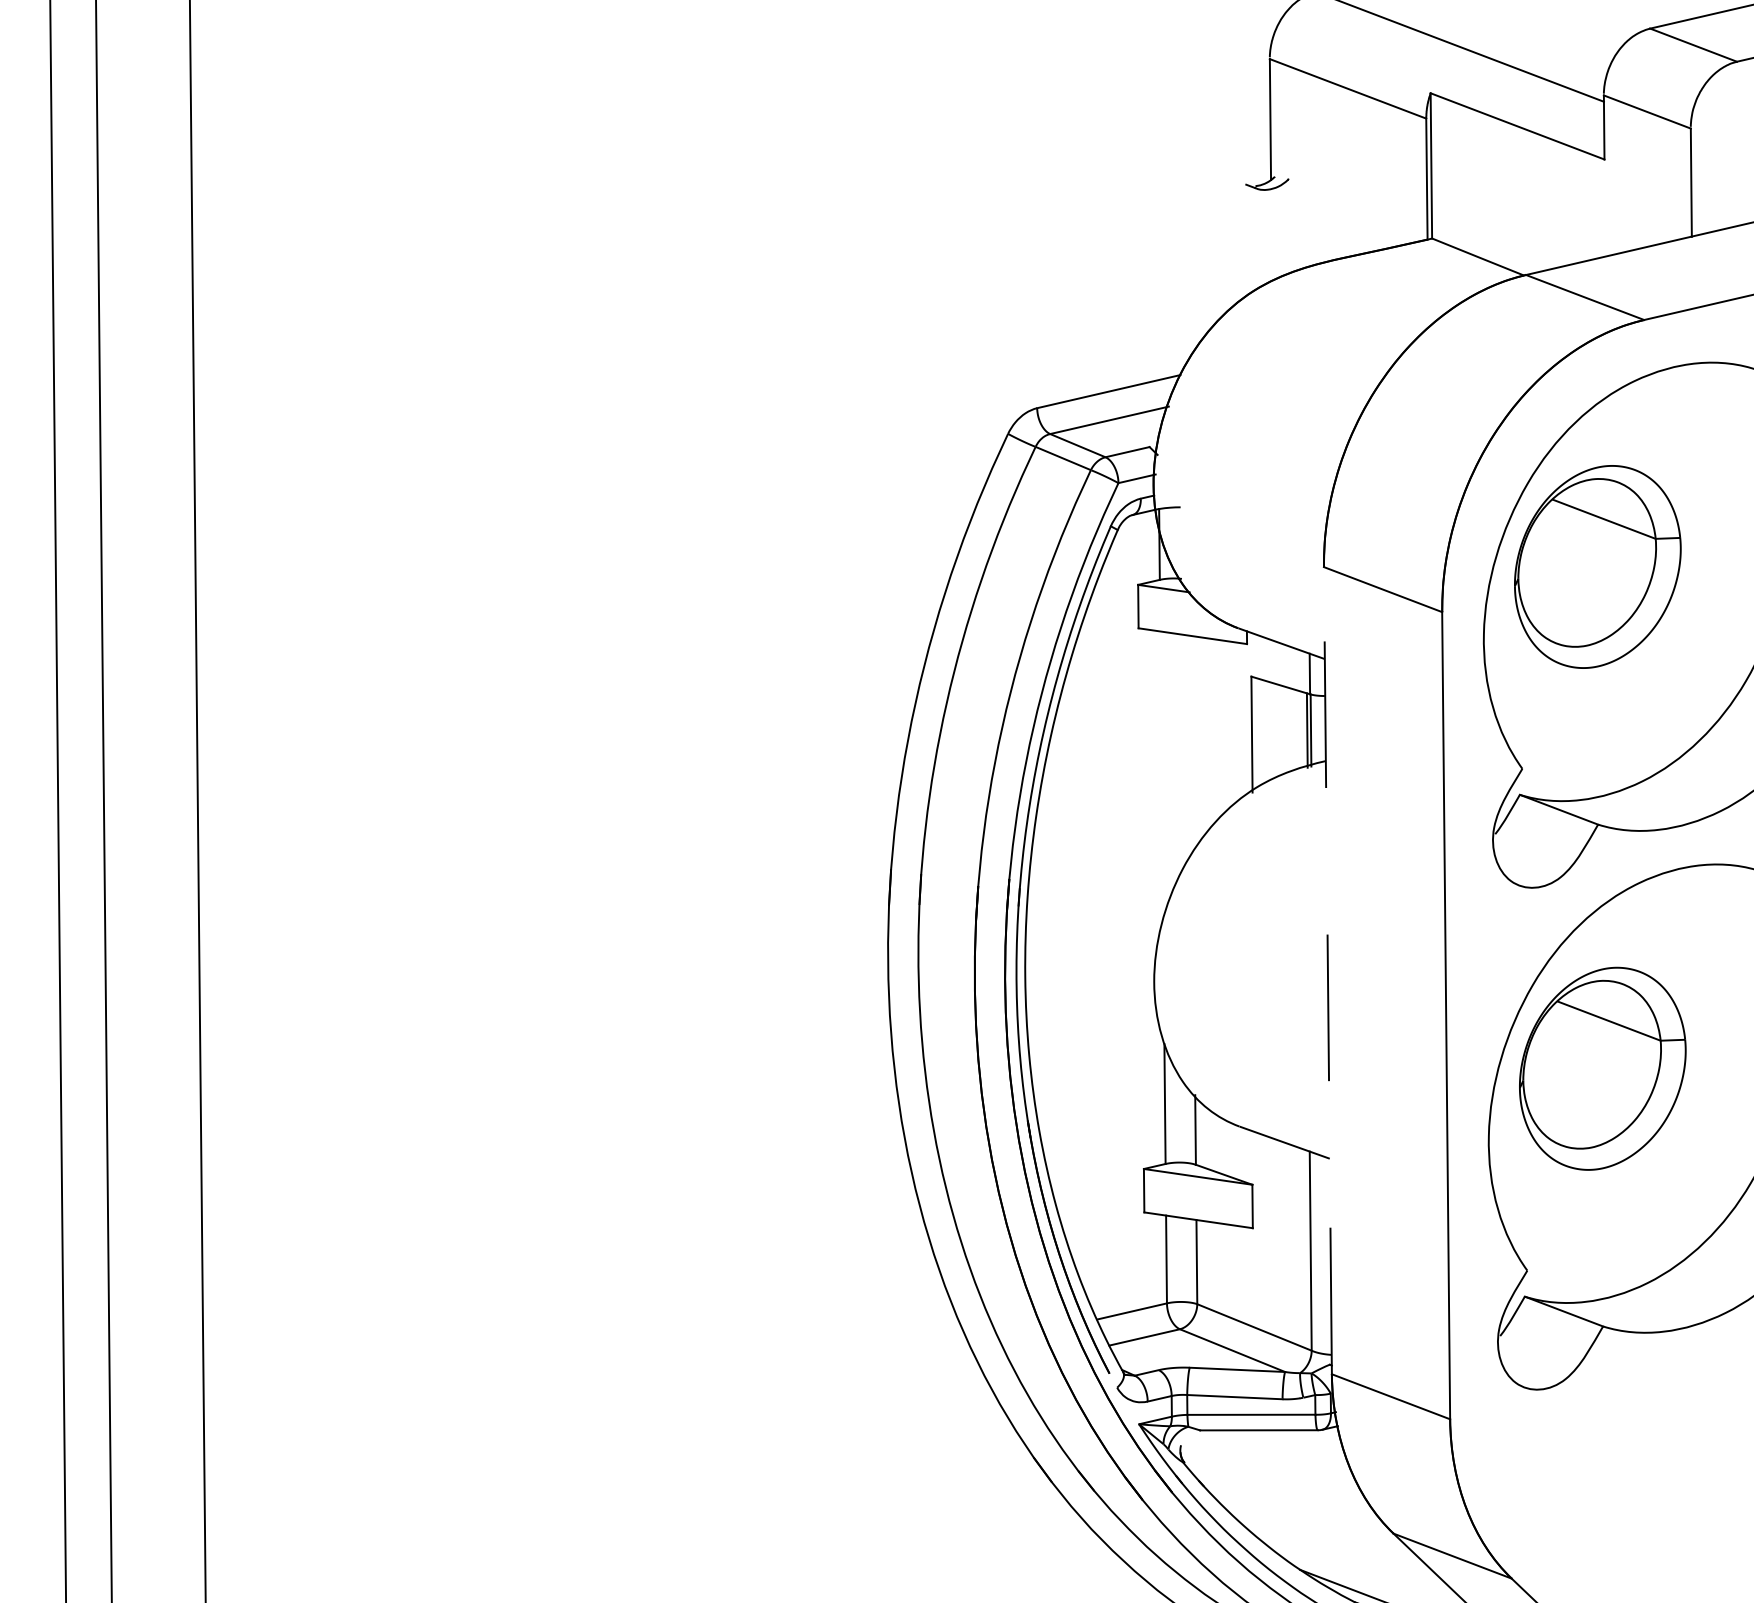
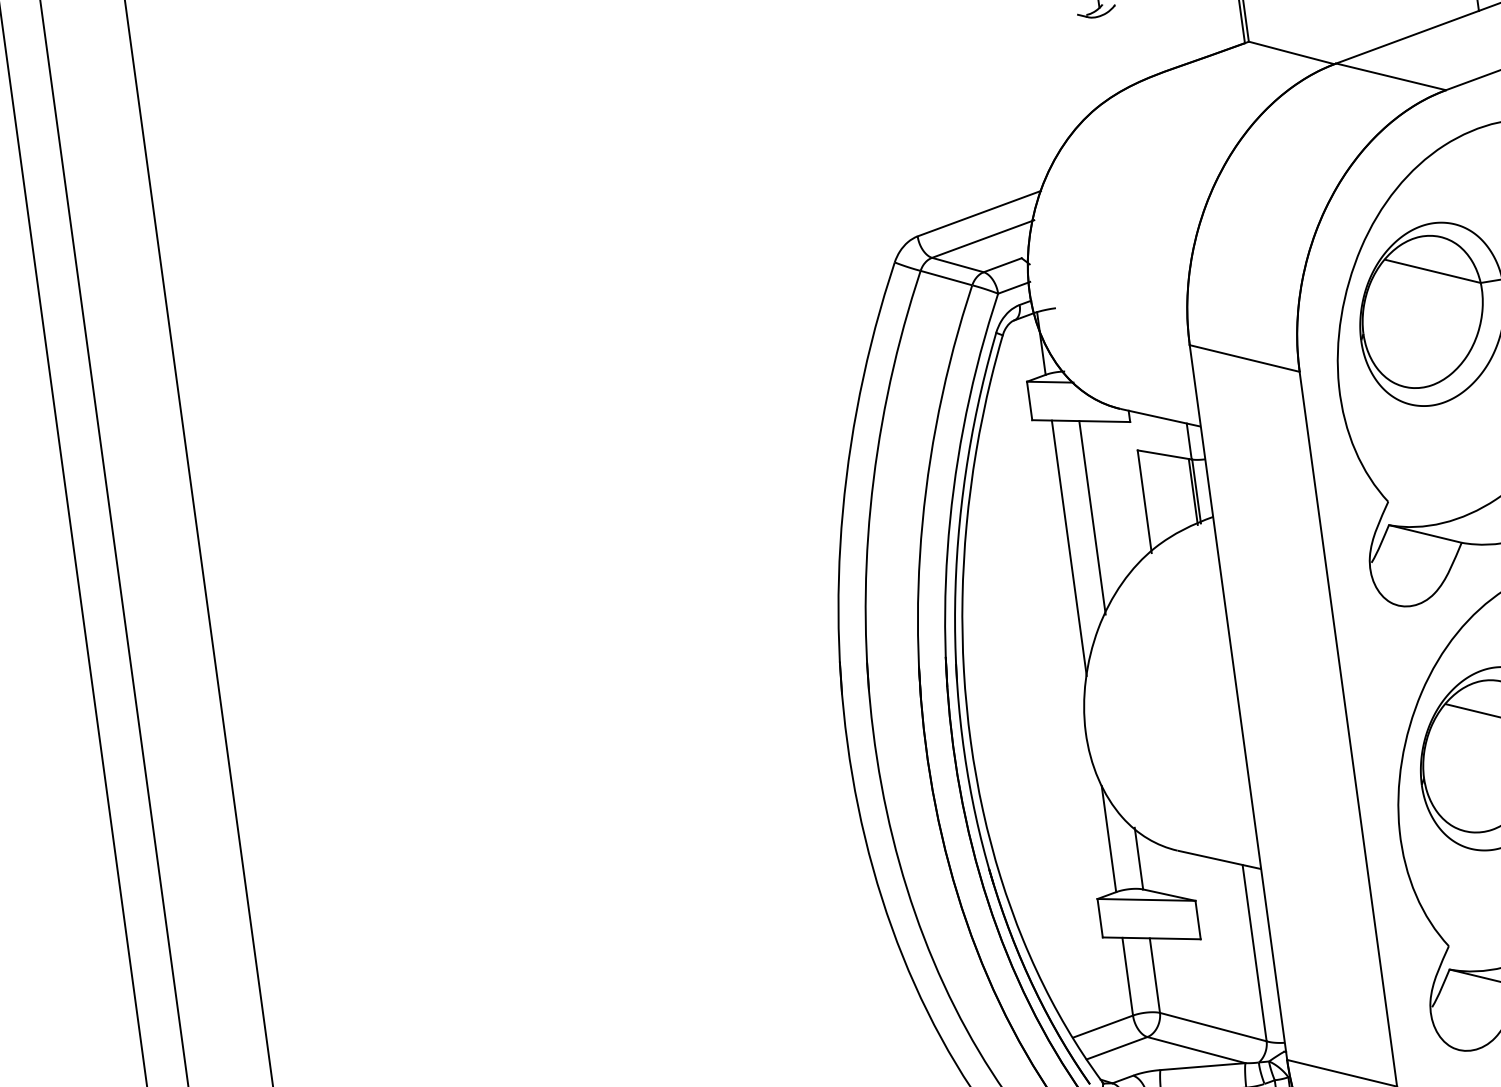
line: (1191, 744) -> (1092, 517), added
line: (1161, 775) -> (1069, 548), added
line: (1327, 970) -> (1238, 702), dashed -> solid

